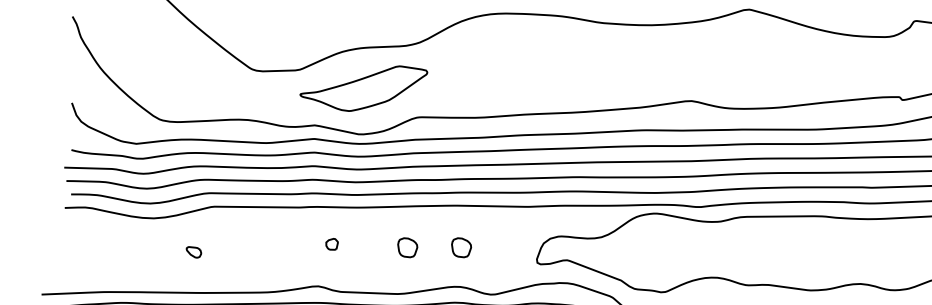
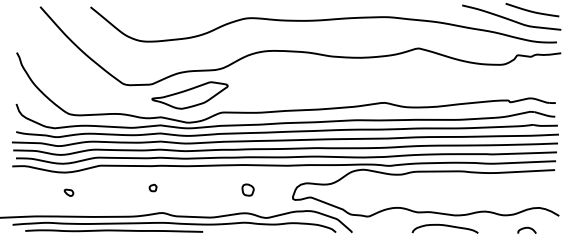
part: (331, 243) -> (152, 187), moved
part: (406, 246) -> (215, 189), removed
part: (193, 251) -> (68, 192), moved

